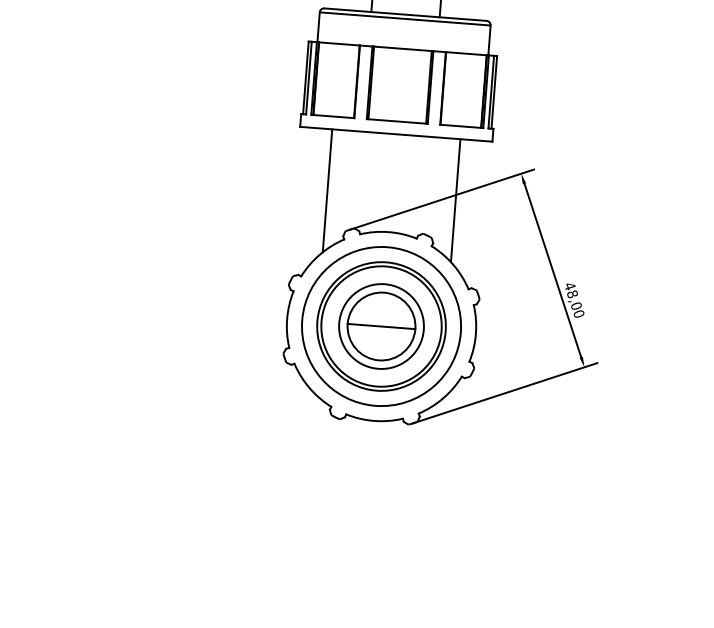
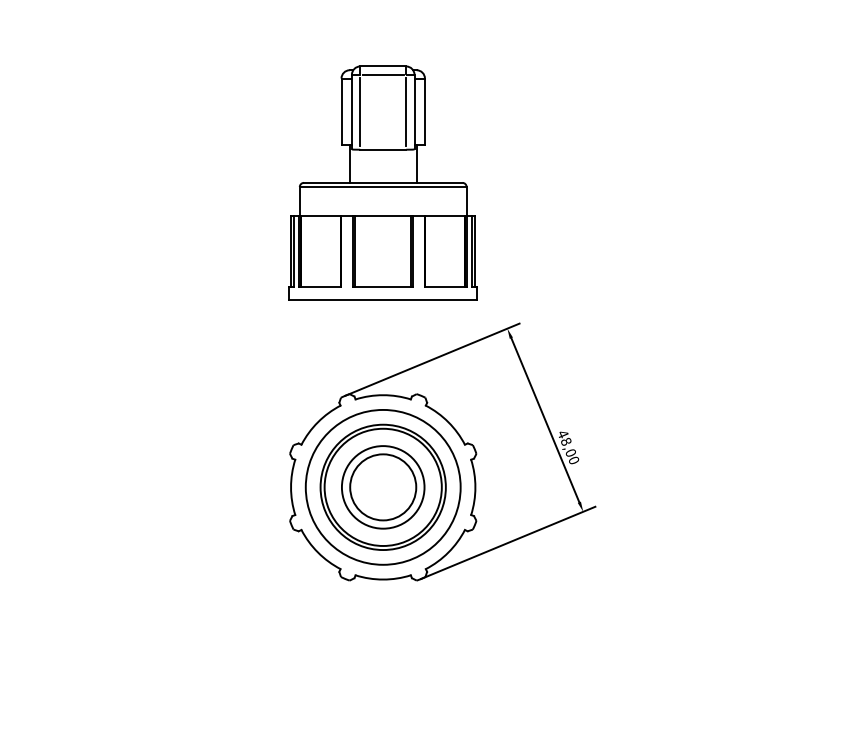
line: (327, 190) -> (320, 359), removed
line: (455, 200) -> (445, 359), removed
line: (381, 326) -> (383, 487), removed

